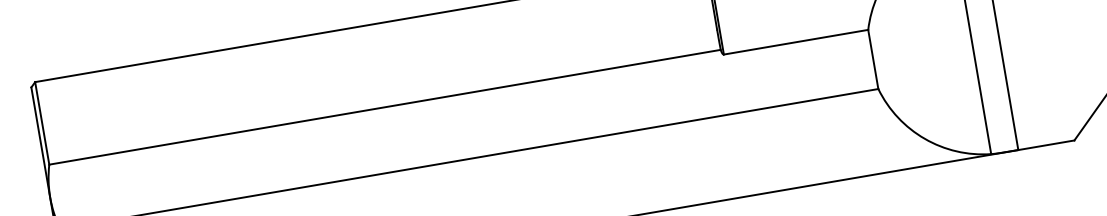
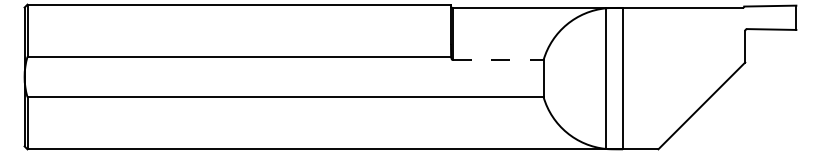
line: (796, 41) -> (498, 59), solid -> dashed

